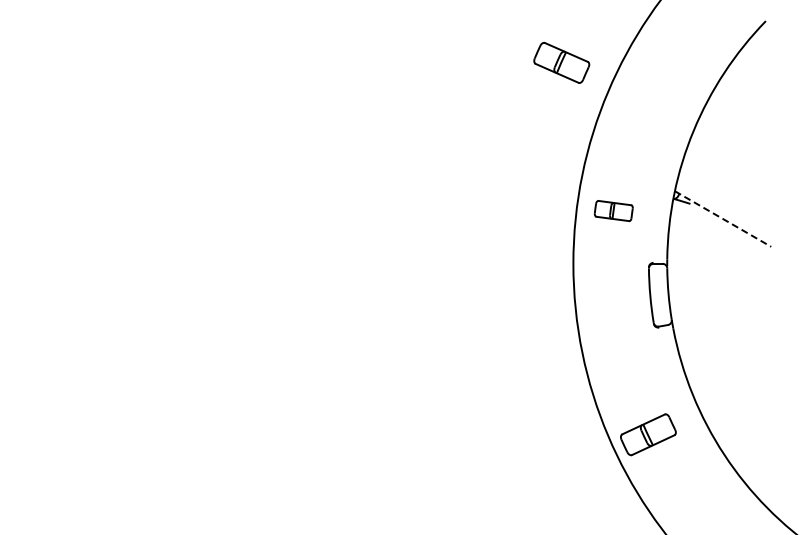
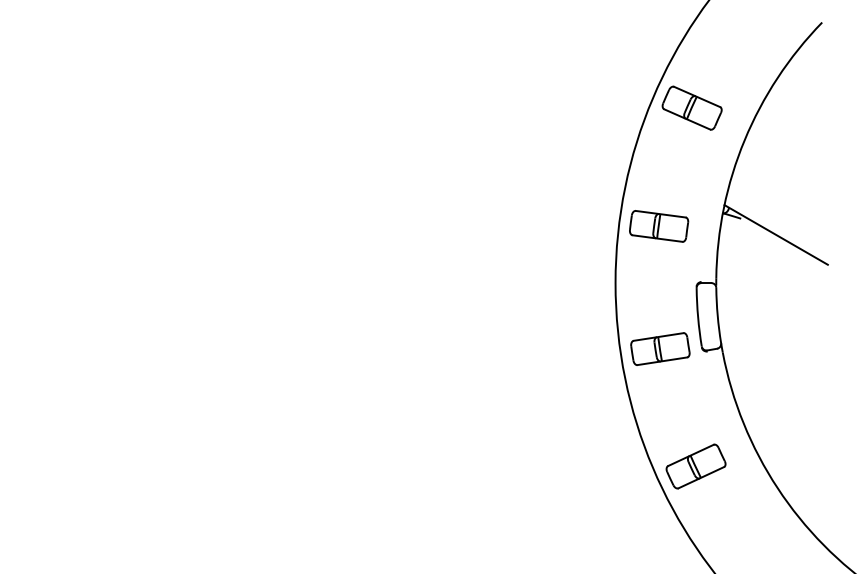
part: (561, 62) -> (691, 107), moved
part: (613, 210) -> (658, 225), size x1.43
line: (723, 219) -> (776, 235), dashed -> solid
part: (615, 325) -> (660, 349), added

